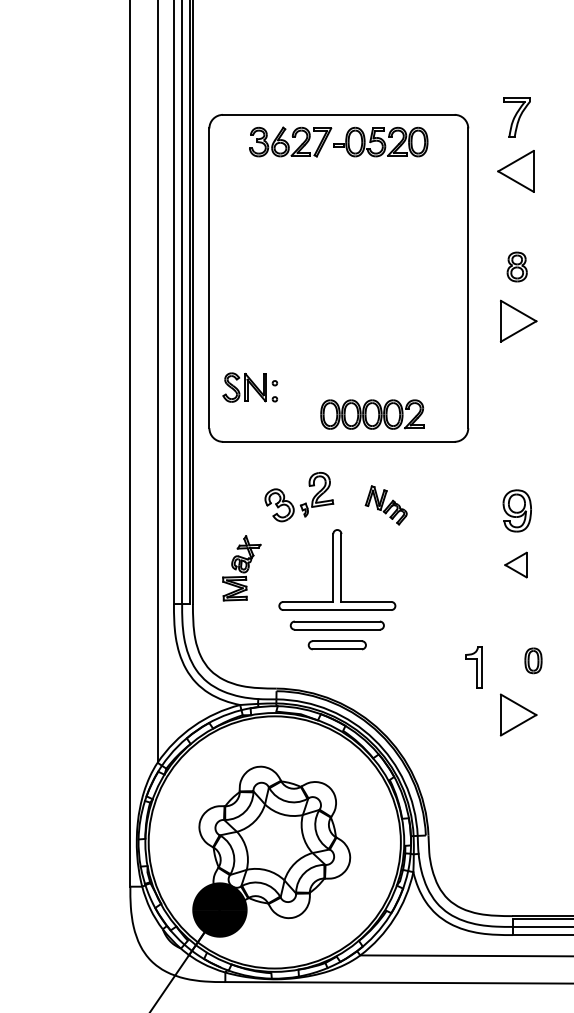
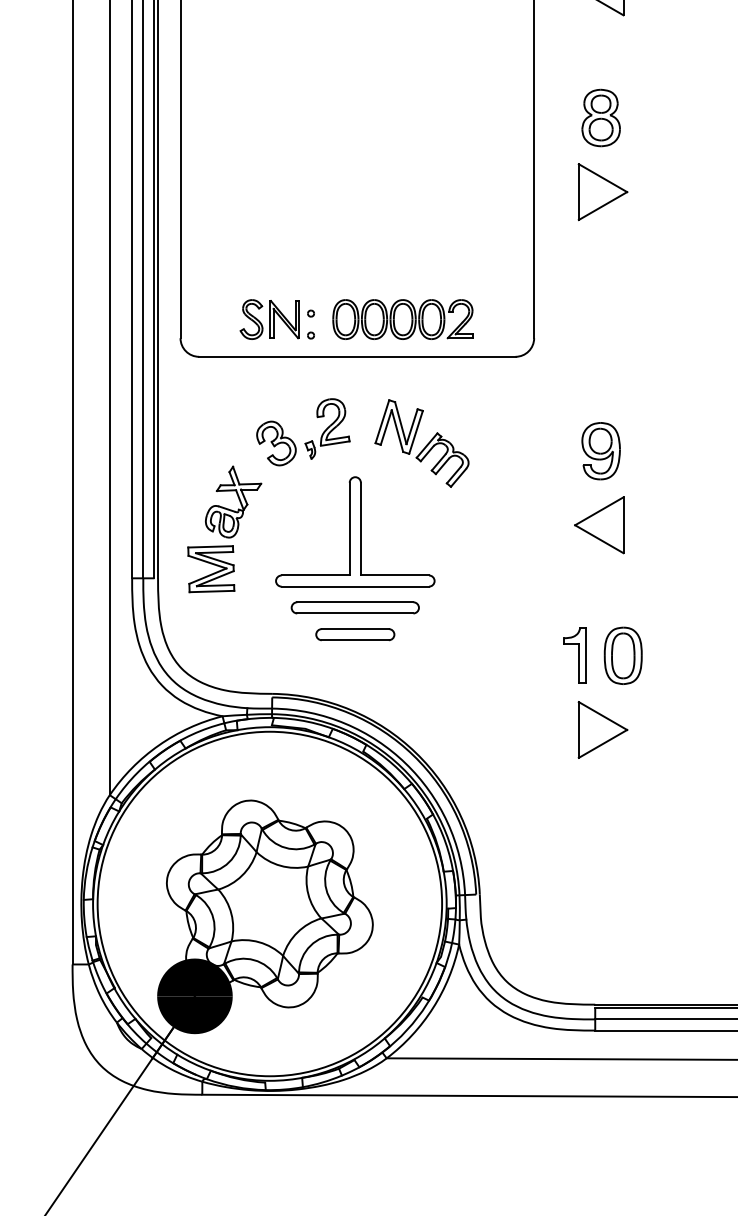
part: (516, 266) -> (600, 117), size x1.43
part: (250, 387) -> (277, 319), moved
part: (386, 505) -> (422, 443), size x1.67
part: (515, 564) -> (598, 524), size x1.67
part: (241, 568) -> (224, 529), size x1.43
part: (533, 660) -> (623, 655), size x1.67
part: (473, 667) -> (574, 655), moved

